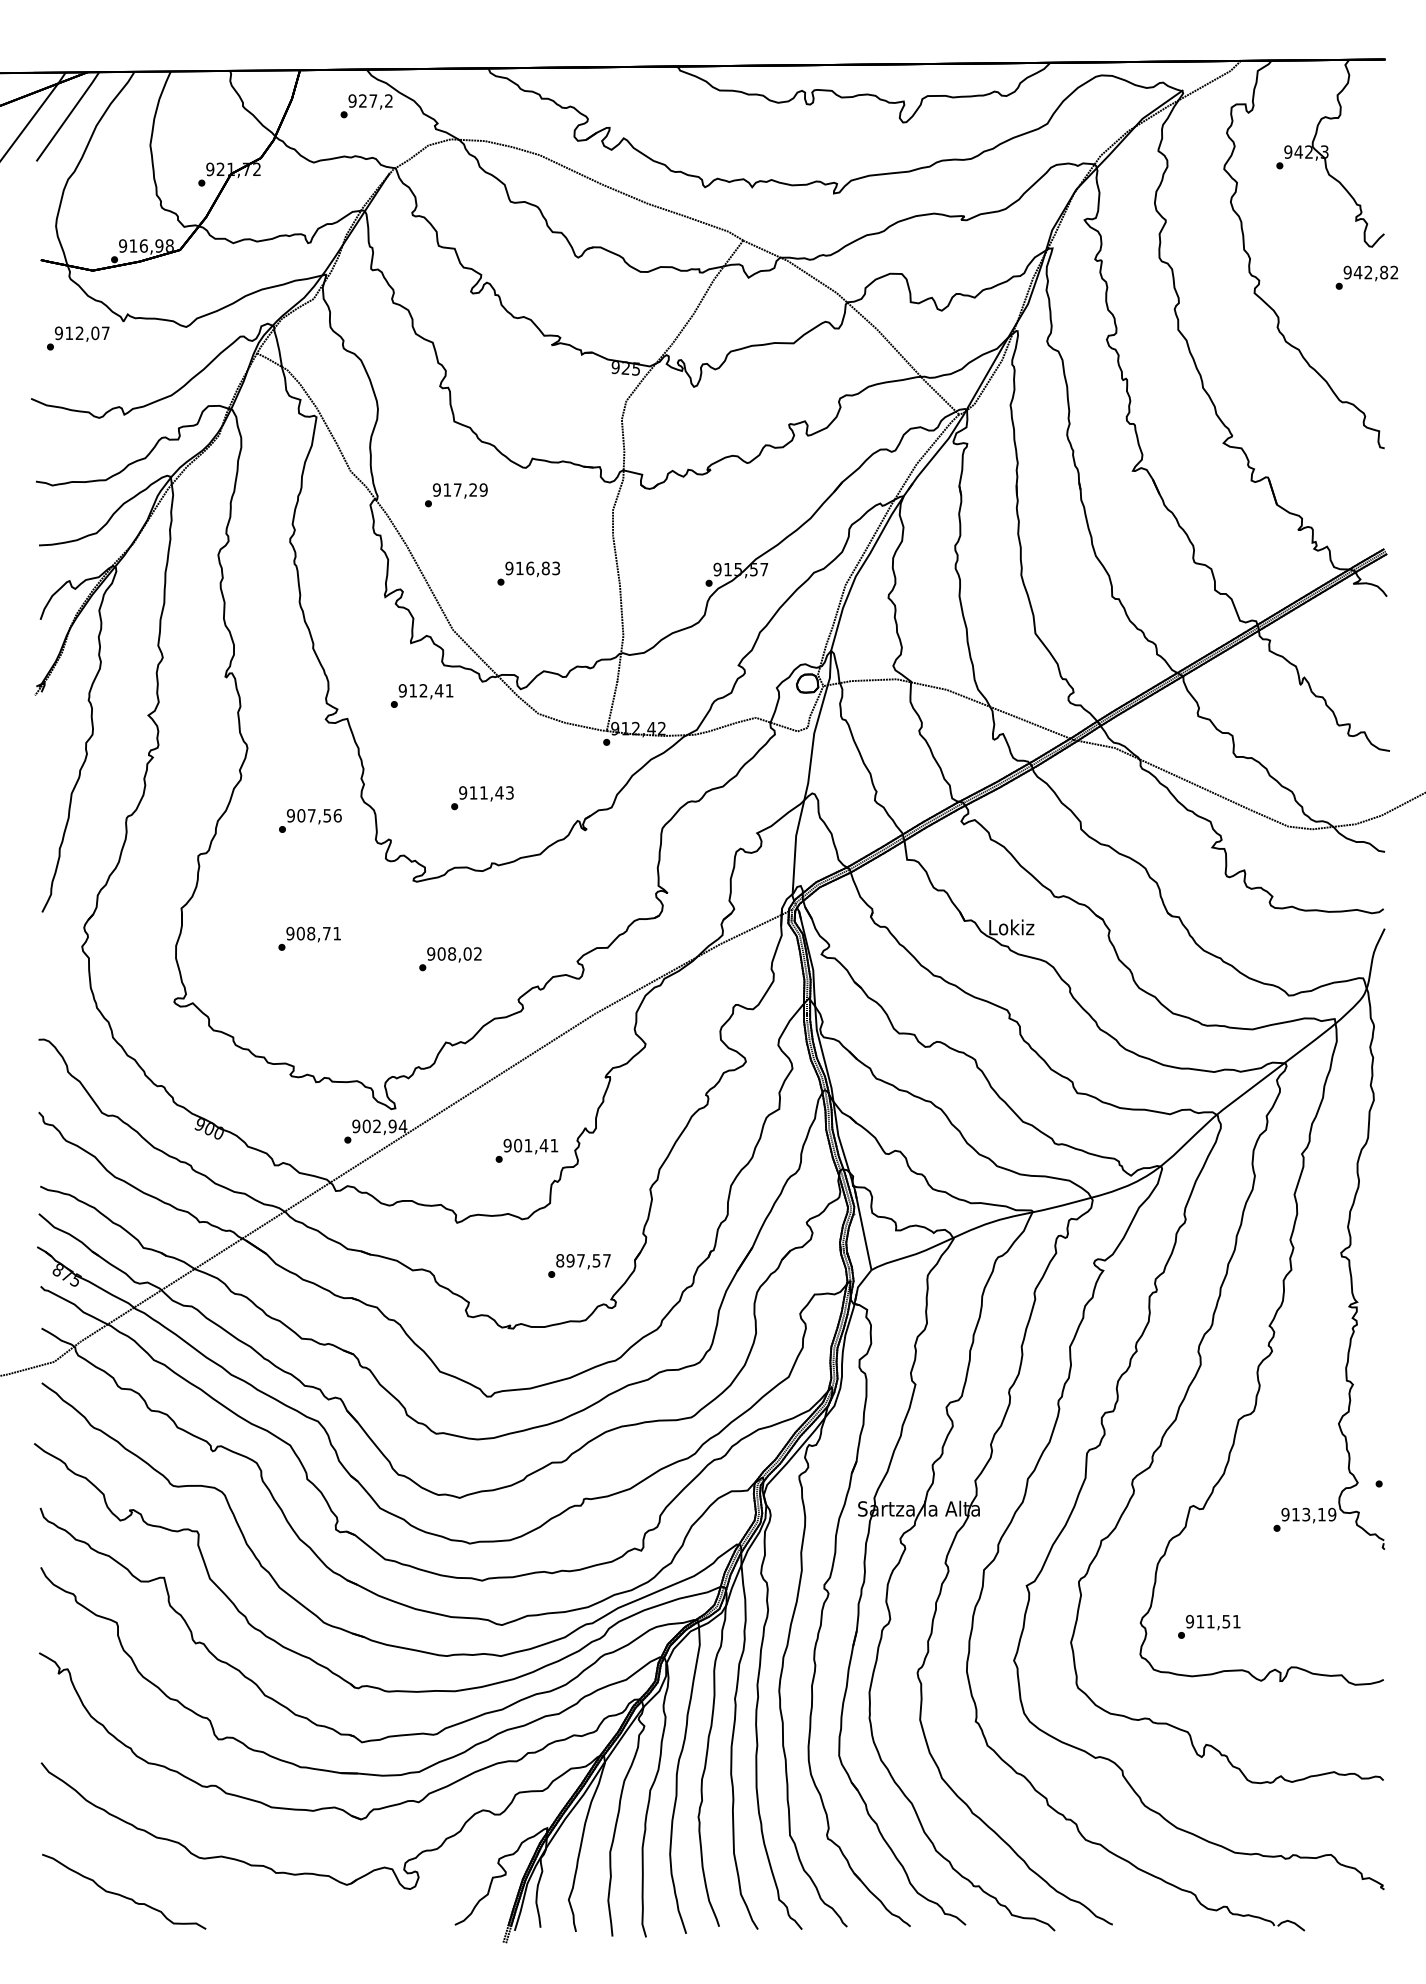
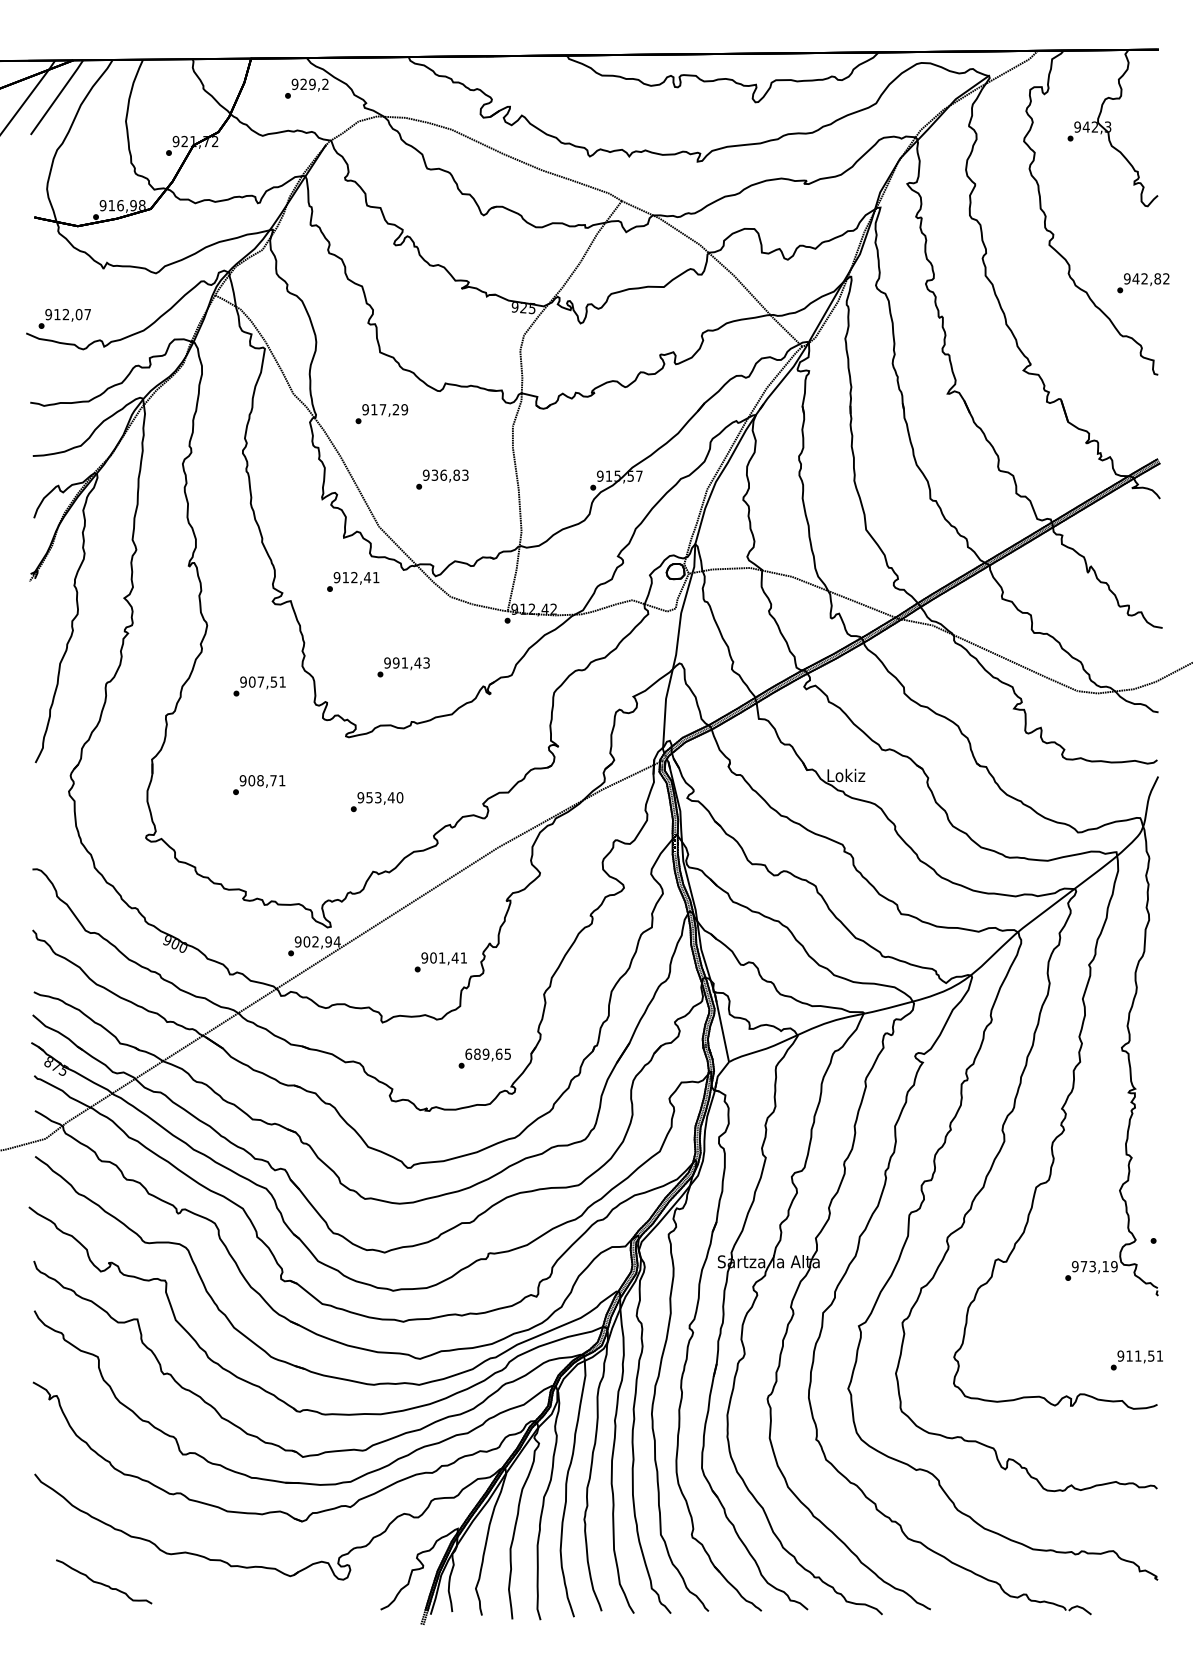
text: (373, 100) -> (312, 83), 927,2 -> 929,2
text: (1366, 277) -> (1143, 282), moved
text: (78, 338) -> (65, 318), moved
text: (519, 568) -> (434, 475), 916,83 -> 936,83
text: (473, 792) -> (396, 662), 911,43 -> 991,43
text: (337, 815) -> (282, 681), 907,56 -> 907,51
text: (459, 953) -> (384, 797), 908,02 -> 953,40
text: (583, 1260) -> (488, 1054), 897,57 -> 689,65
text: (1295, 1514) -> (1083, 1266), 913,19 -> 973,19
text: (1209, 1626) -> (1137, 1360), moved
part: (124, 1891) -> (104, 1581), size x0.7

